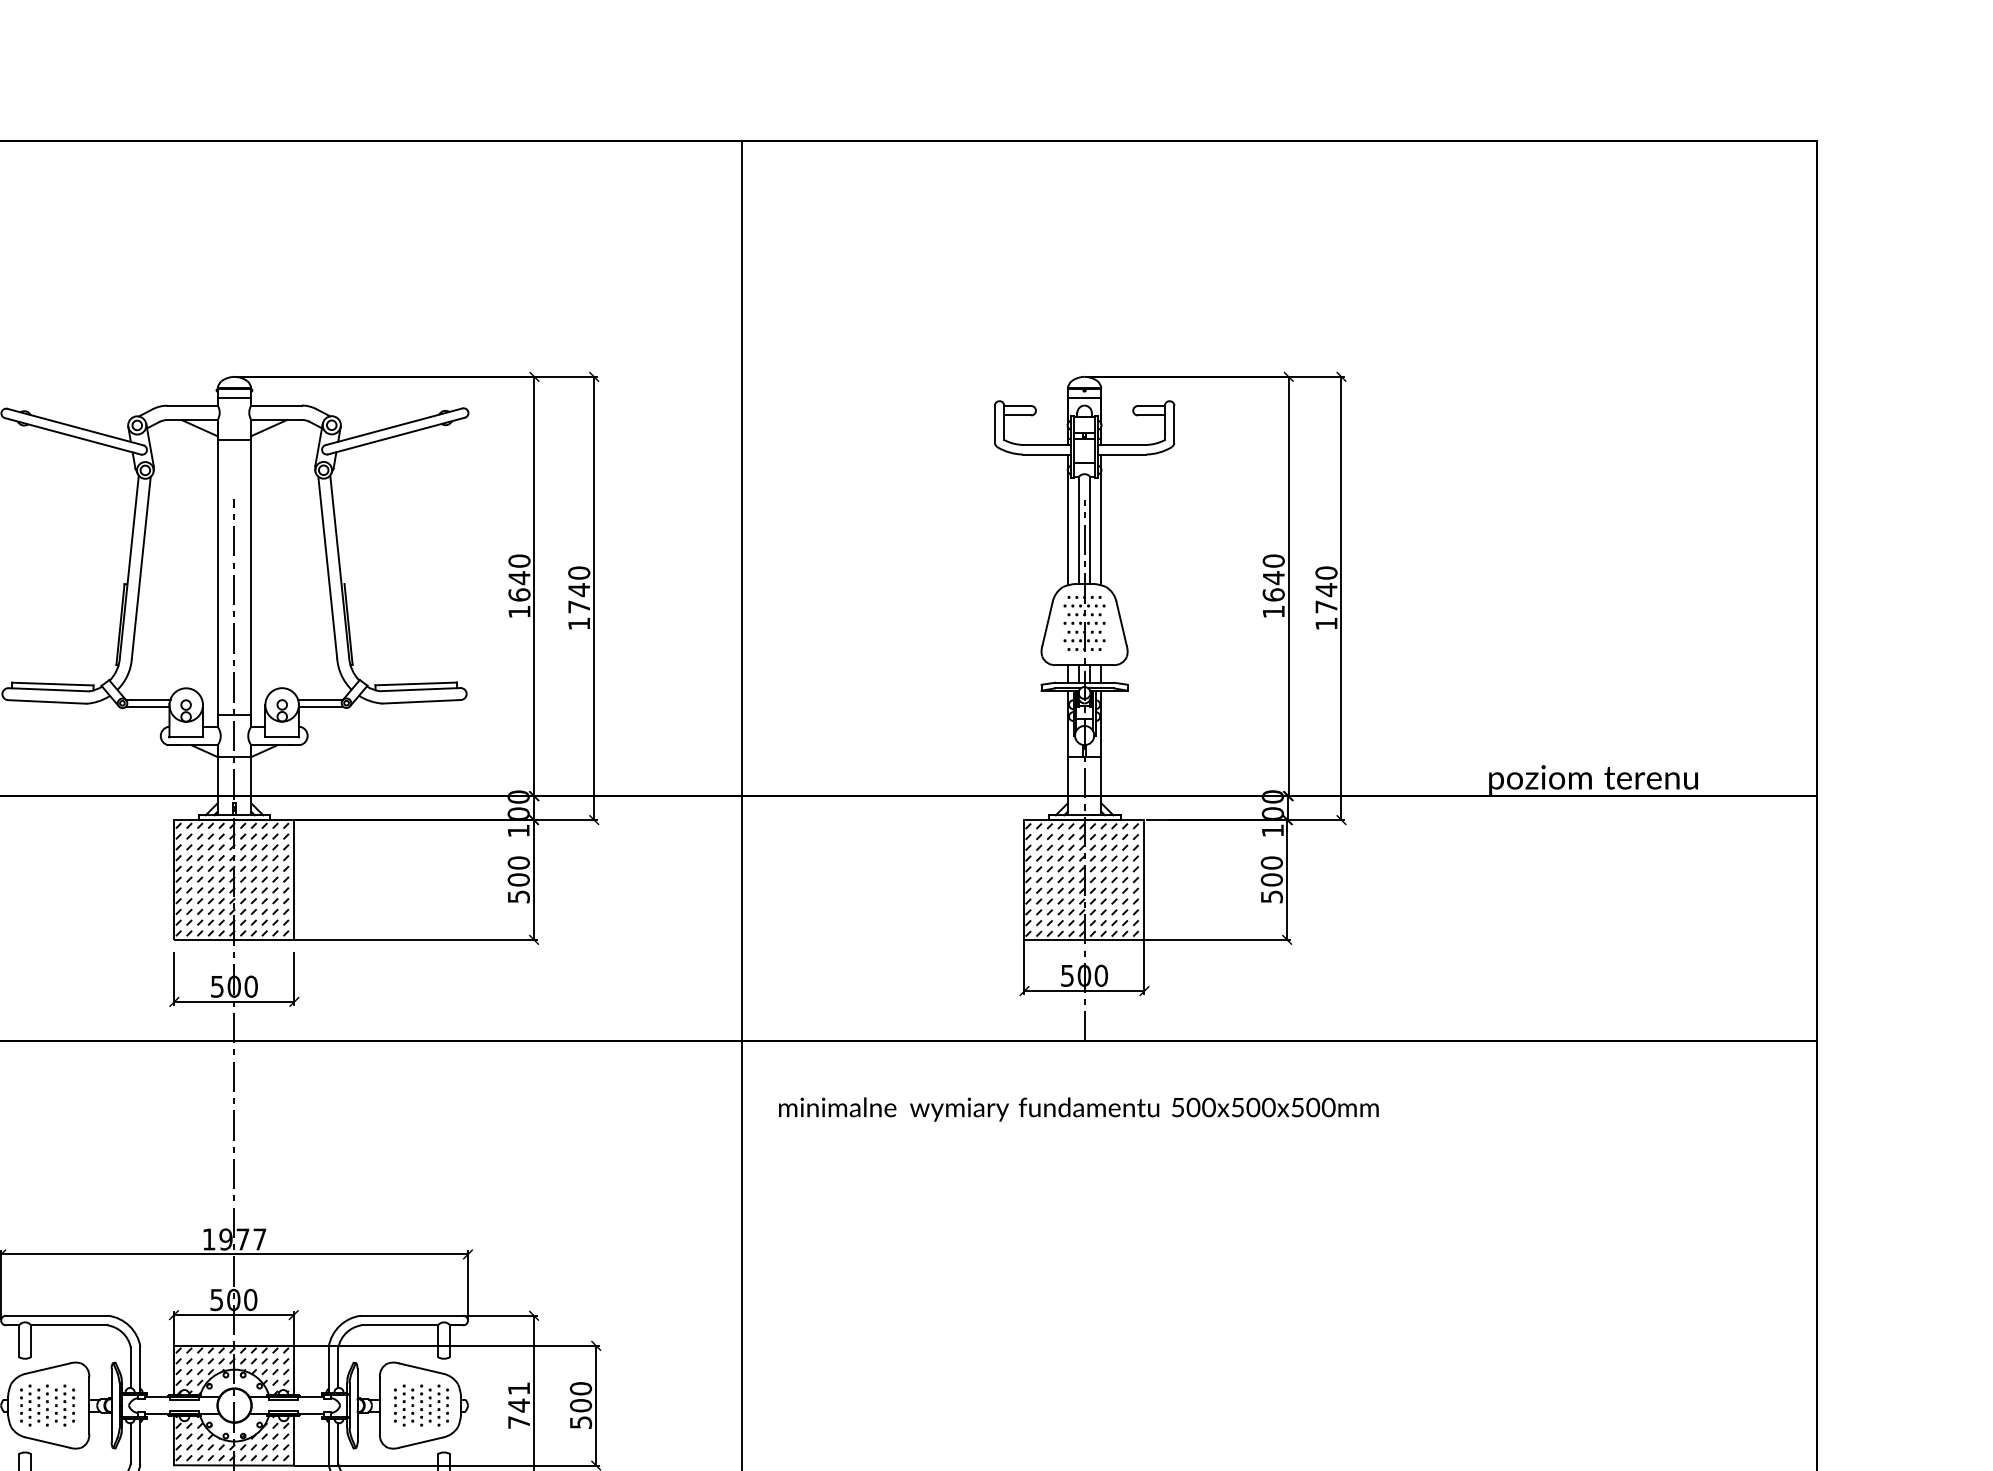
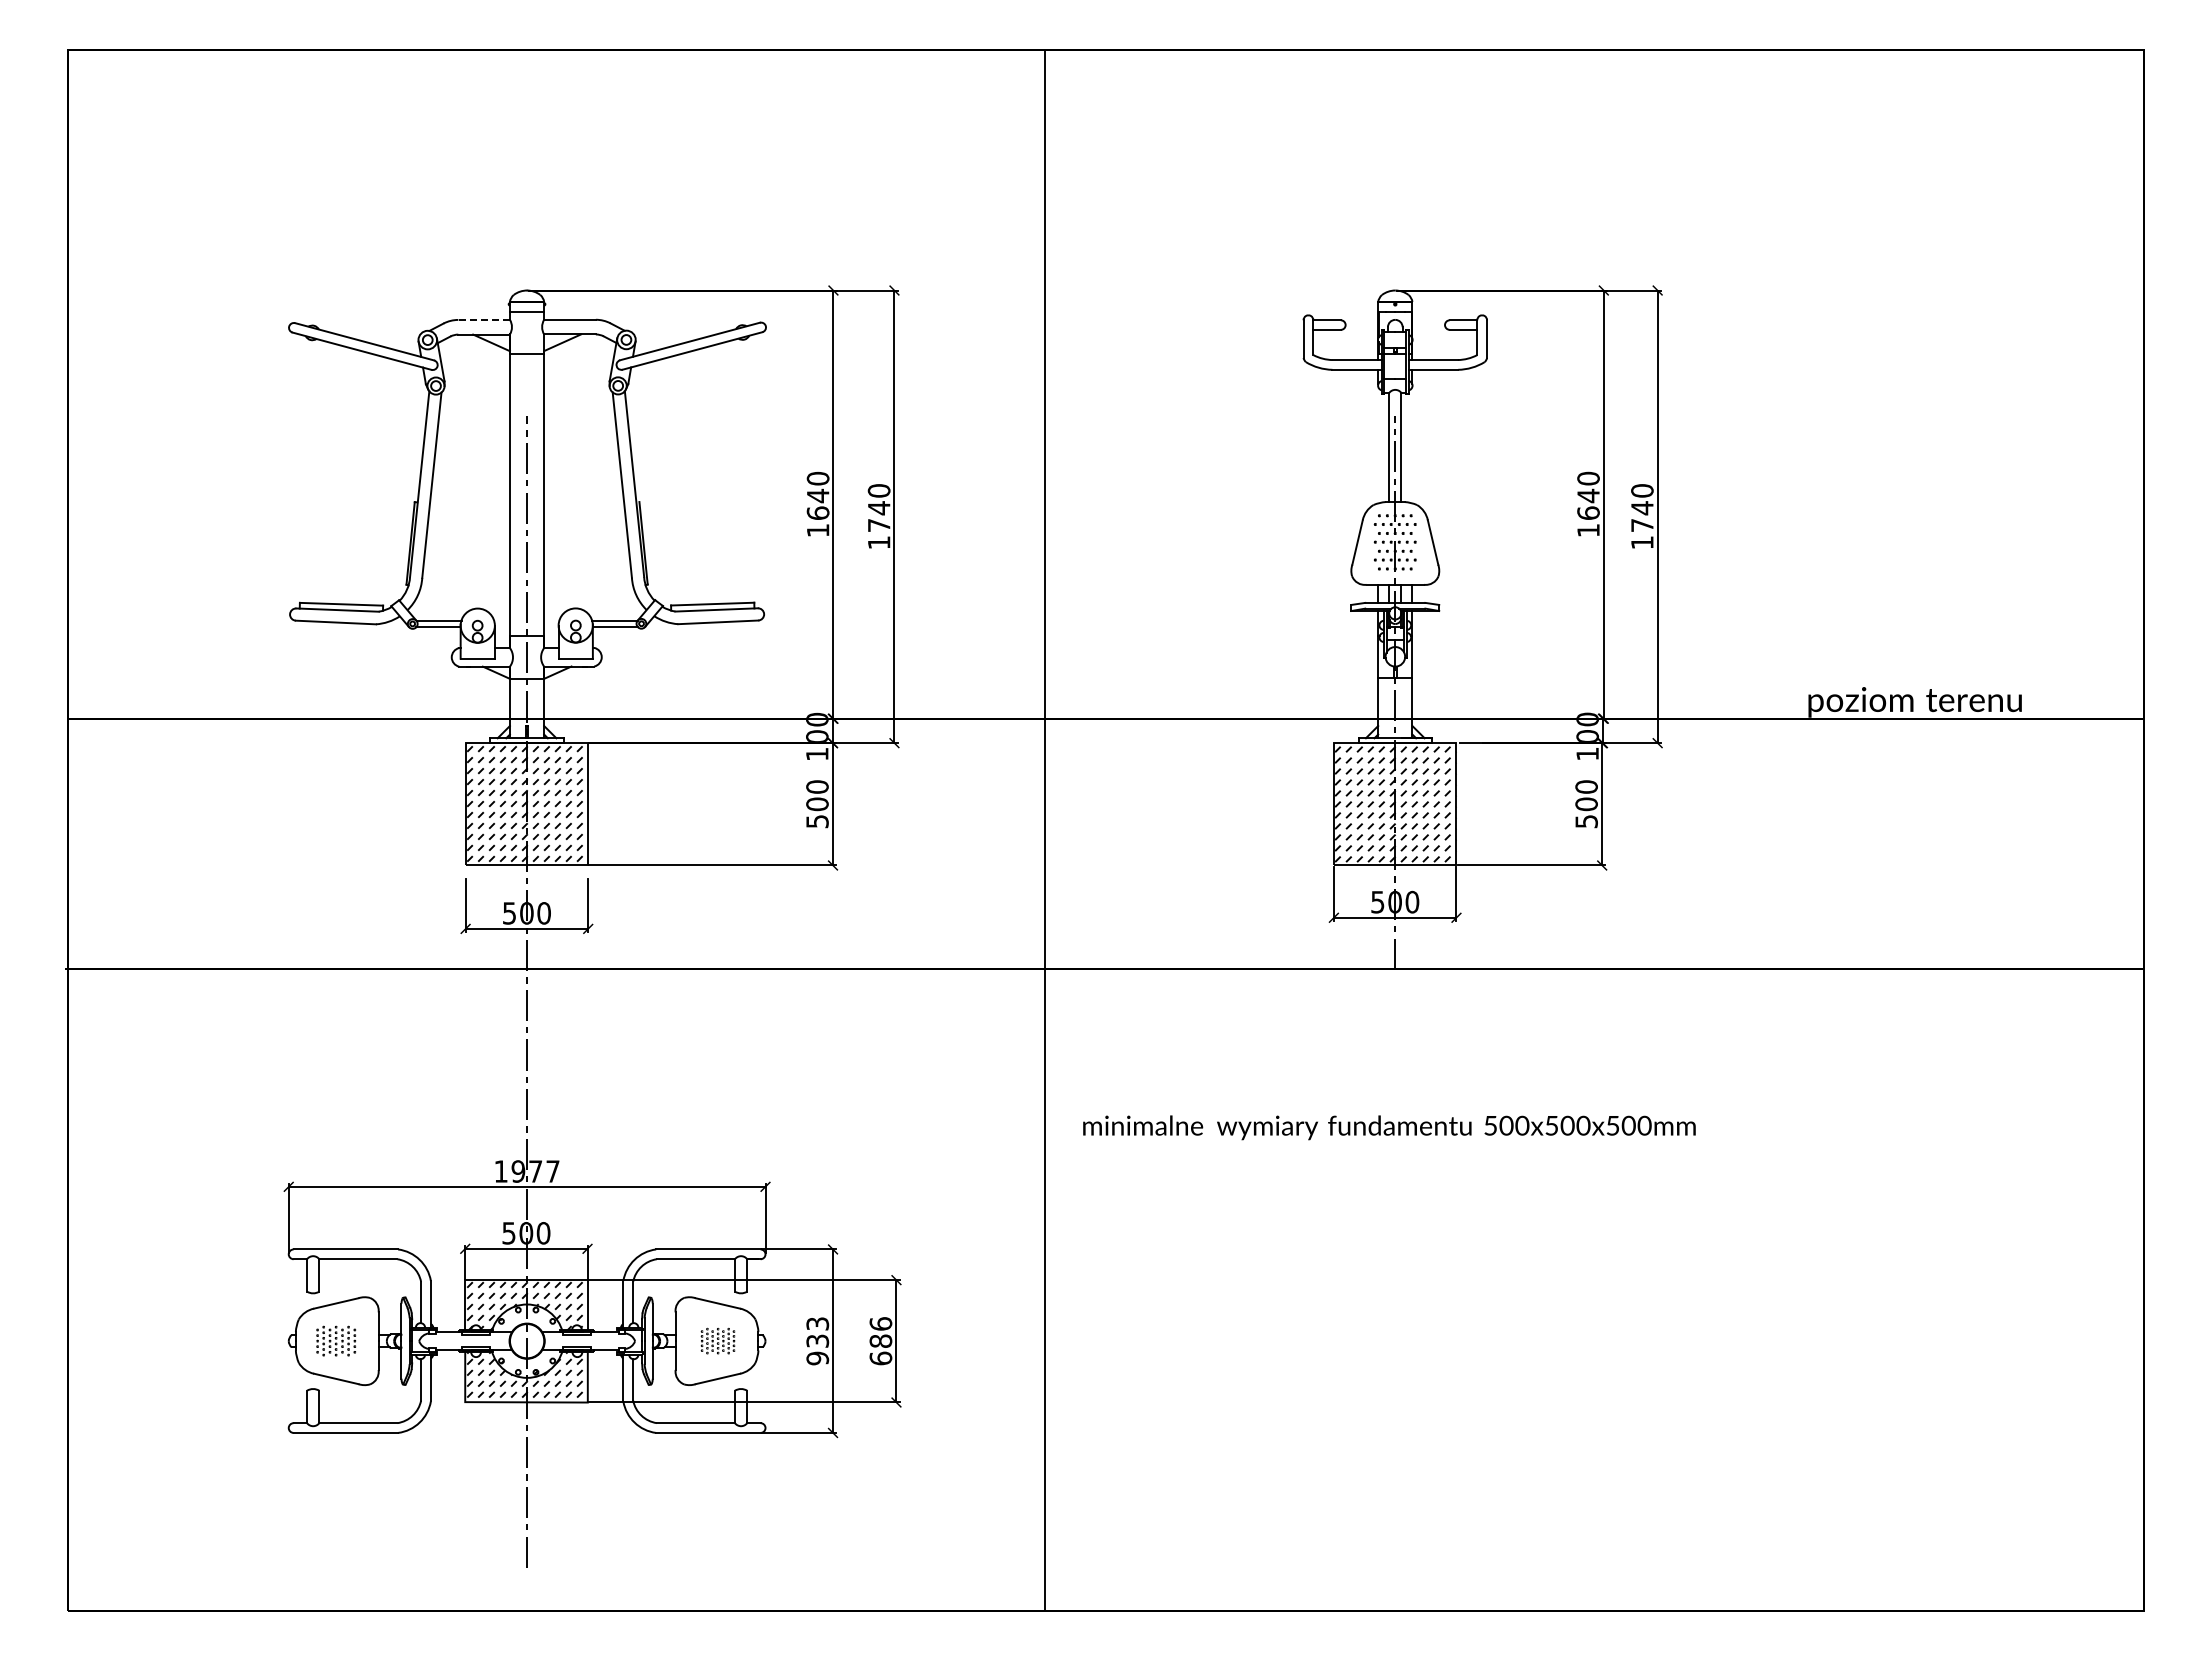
line: (192, 405) -> (484, 319), solid -> dashed
line: (1068, 527) -> (1378, 444), removed
line: (1101, 527) -> (1412, 444), removed
text: (1078, 1109) -> (1389, 1127), moved
part: (47, 1404) -> (336, 1340), size x0.7
part: (420, 1404) -> (717, 1340), size x0.6
text: (518, 1405) -> (817, 1341), 741 -> 933
text: (580, 1405) -> (880, 1341), 500 -> 686

